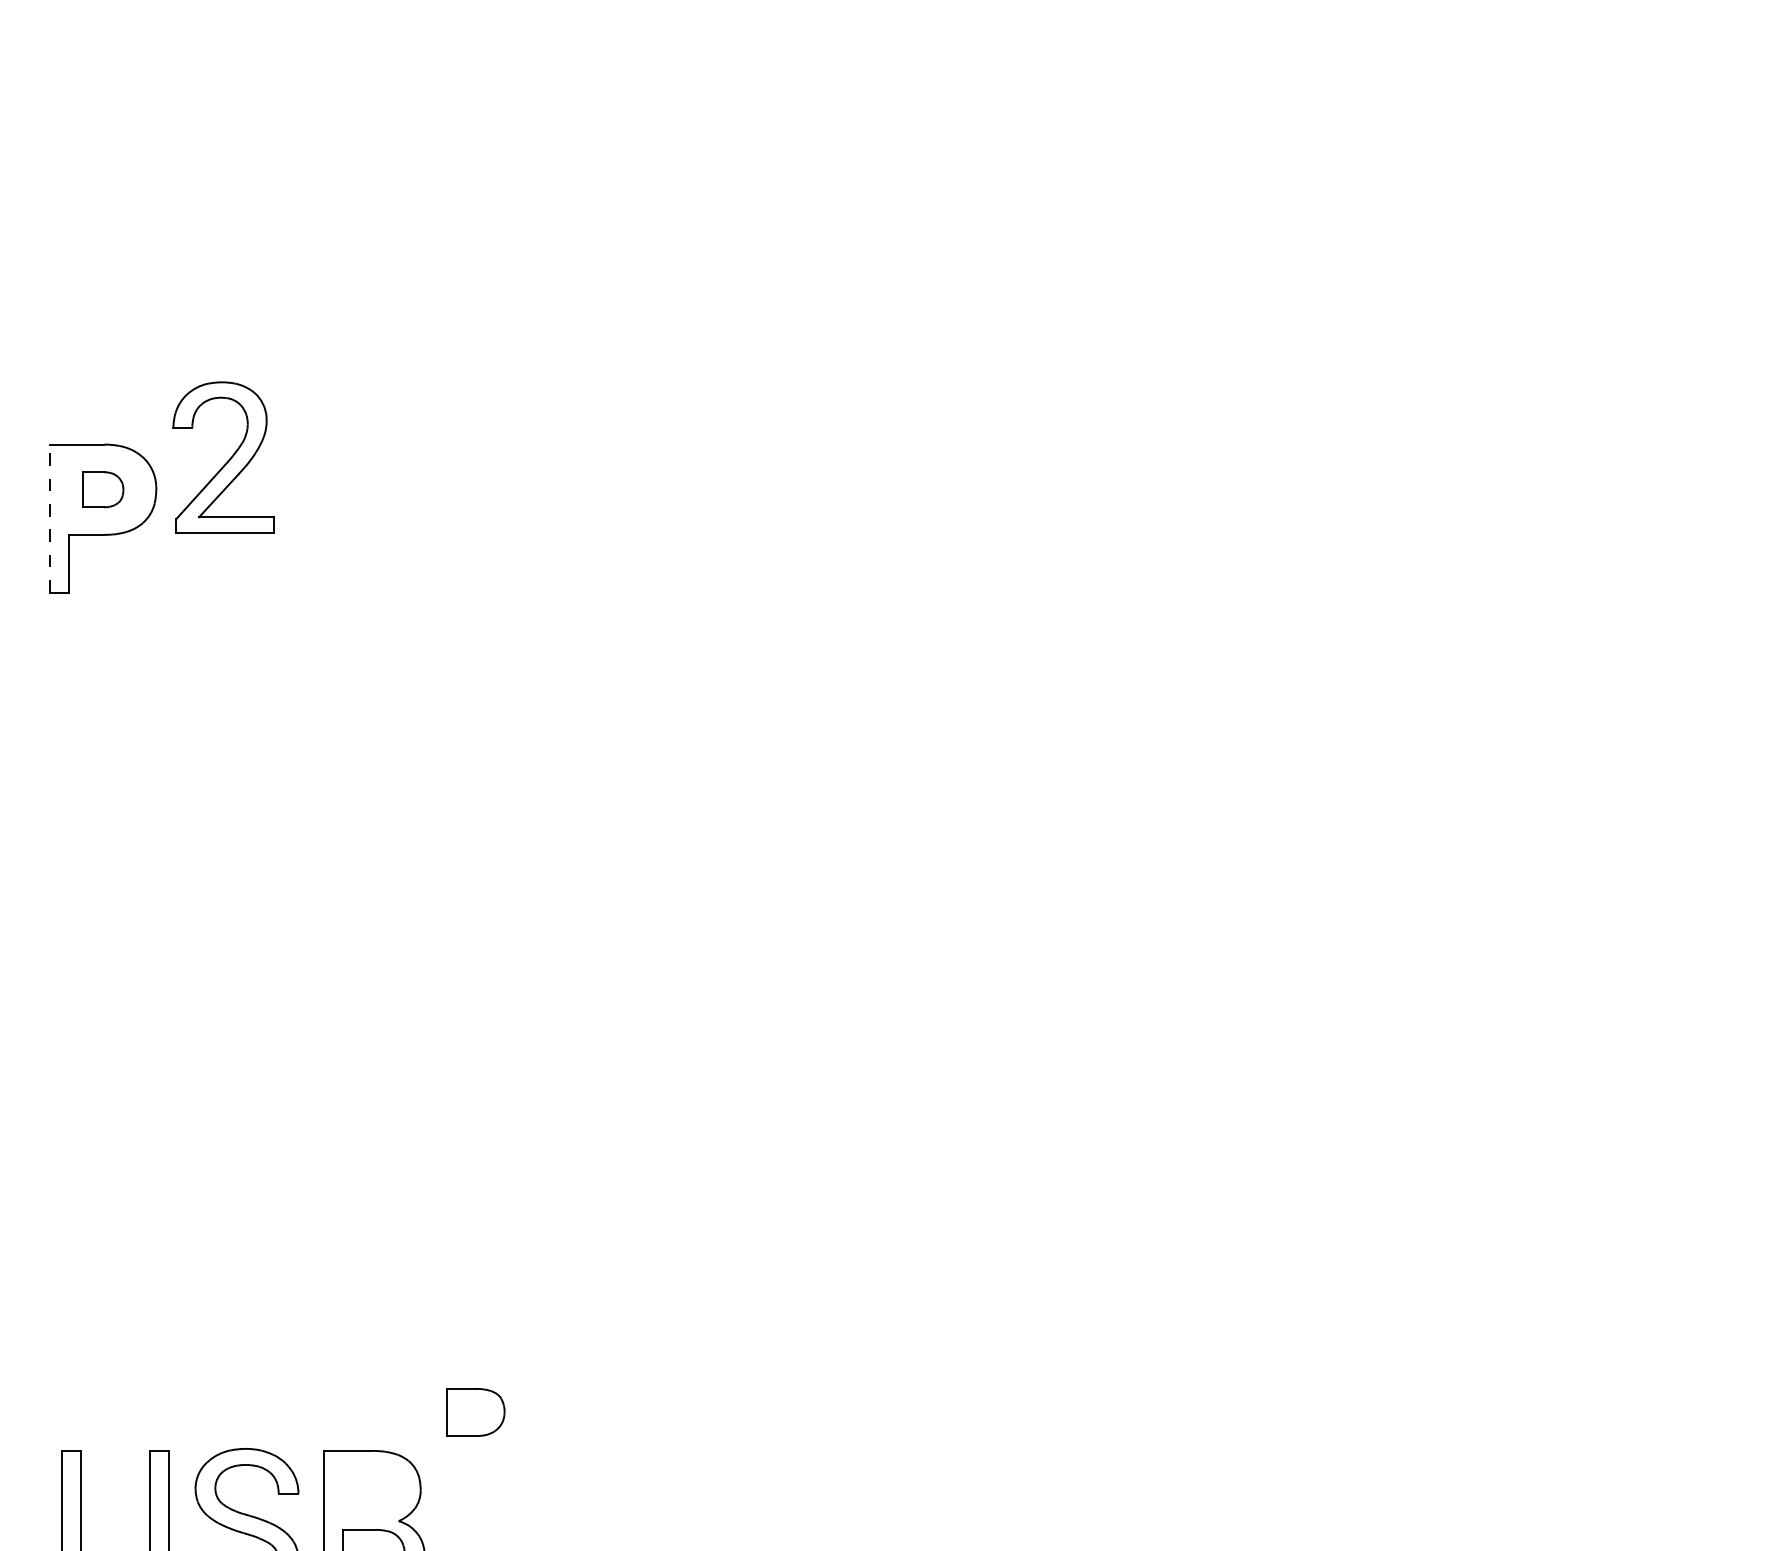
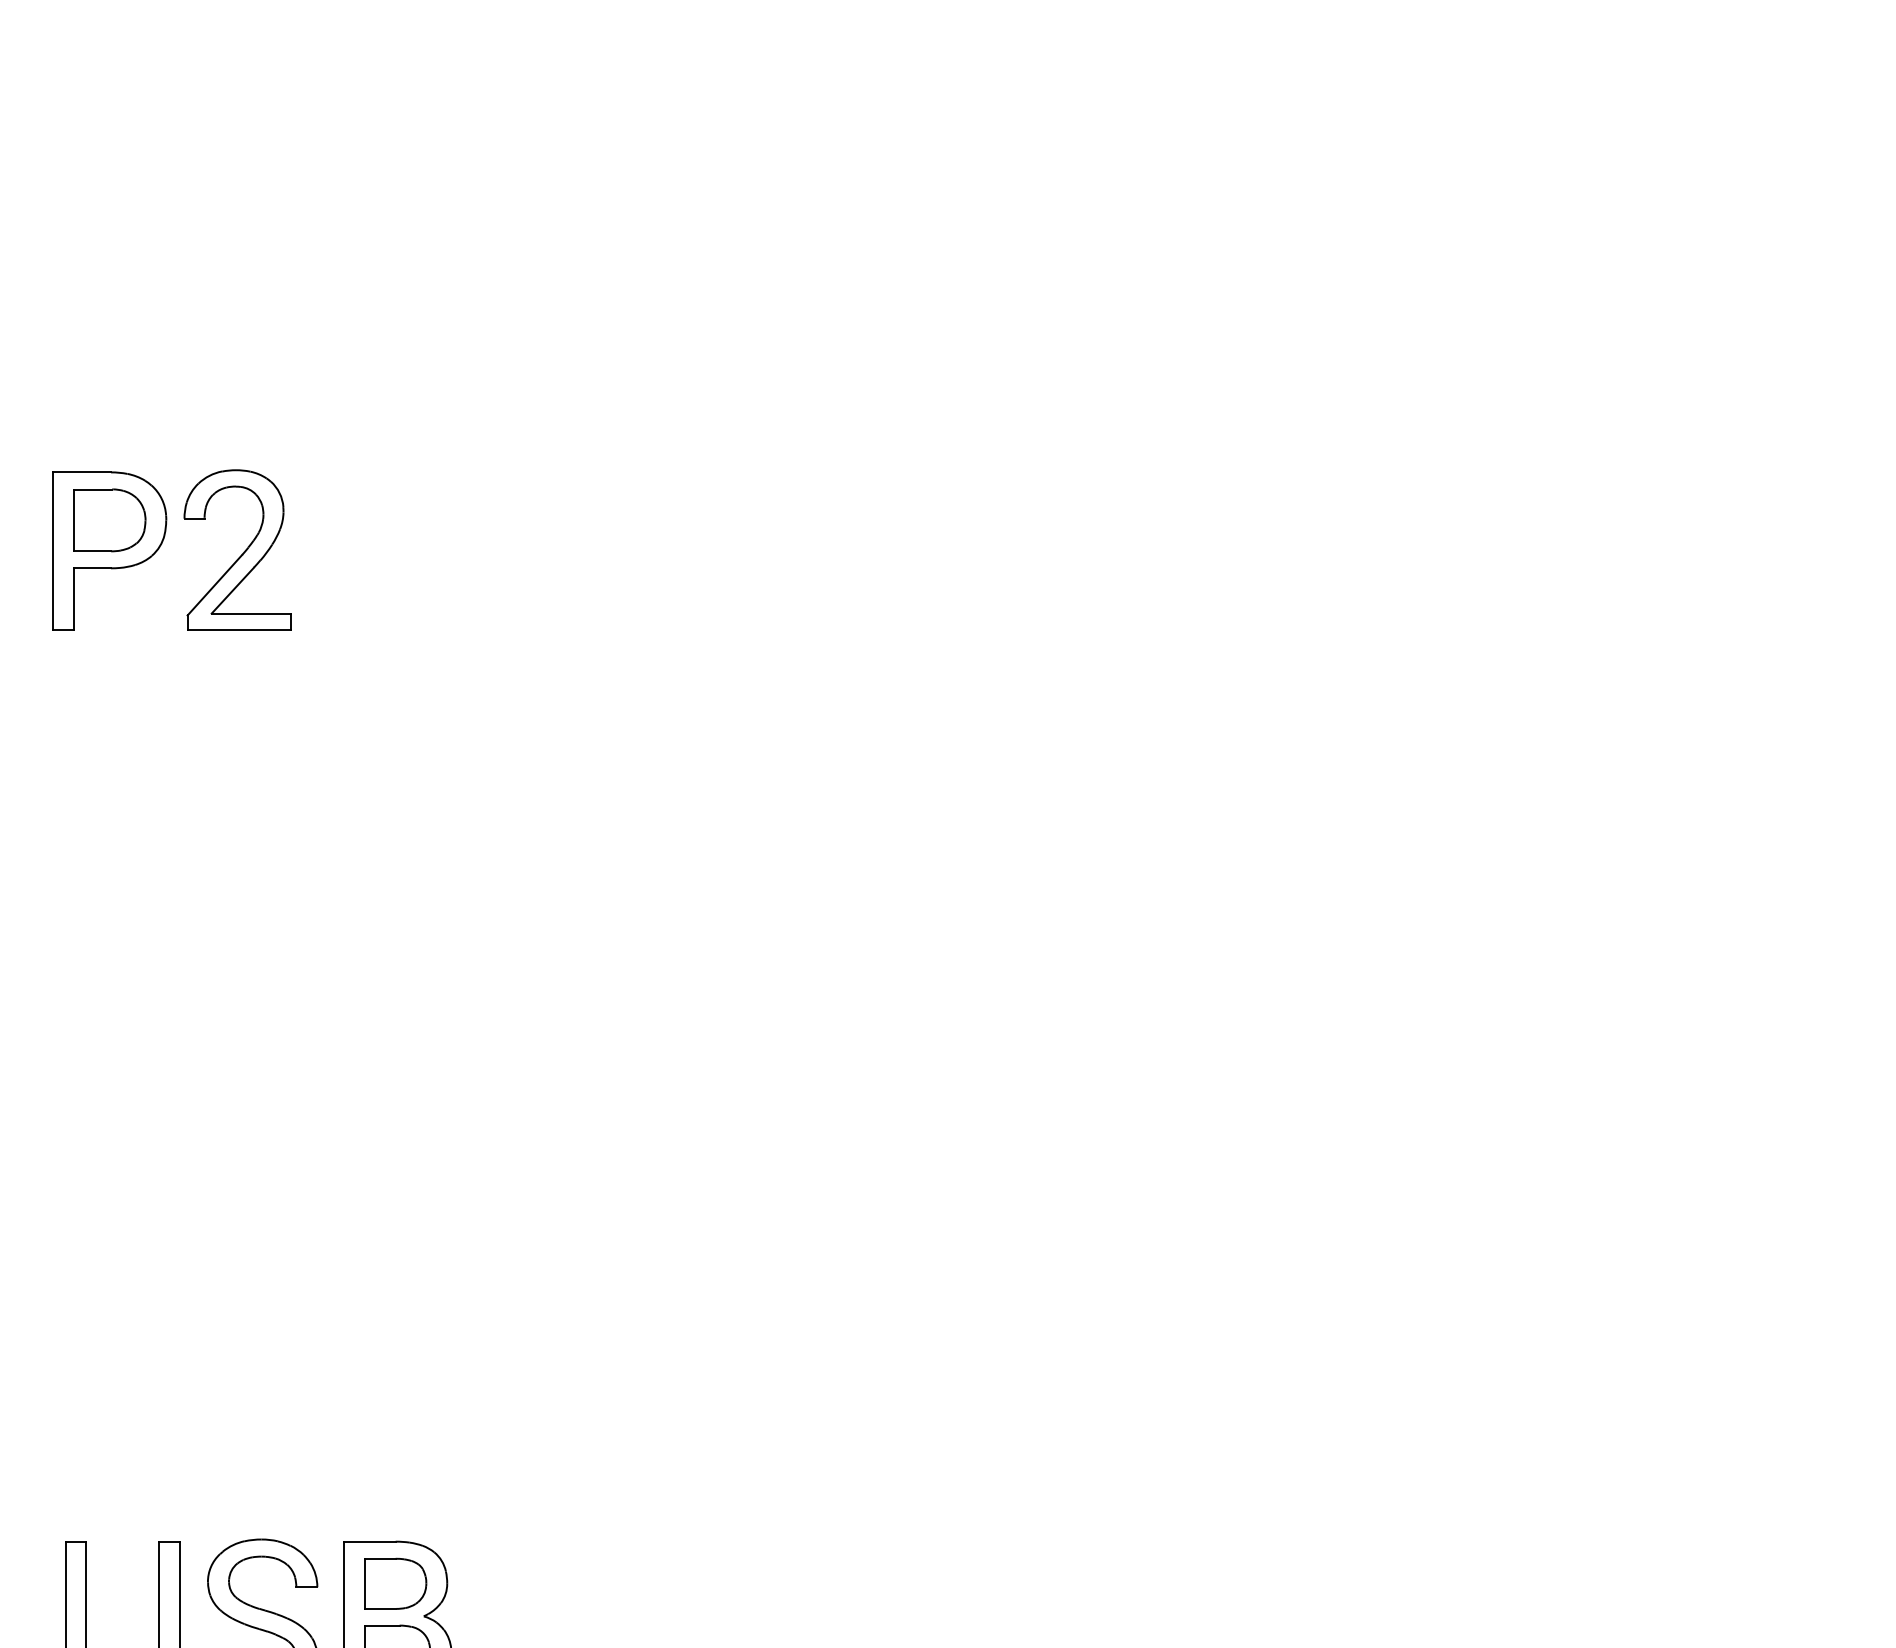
part: (228, 458) -> (243, 551), moved
part: (102, 489) -> (109, 520), size x1.67
line: (50, 519) -> (53, 551), dashed -> solid
part: (475, 1412) -> (395, 1583), moved

